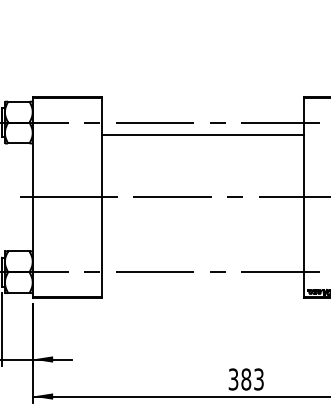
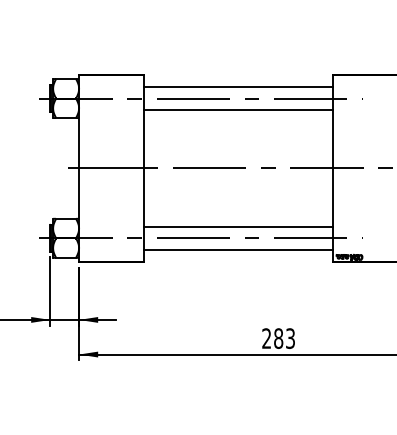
line: (203, 109) -> (238, 86), added
line: (203, 259) -> (238, 226), added
line: (203, 284) -> (238, 249), added
text: (233, 379) -> (266, 338), 383 -> 283

